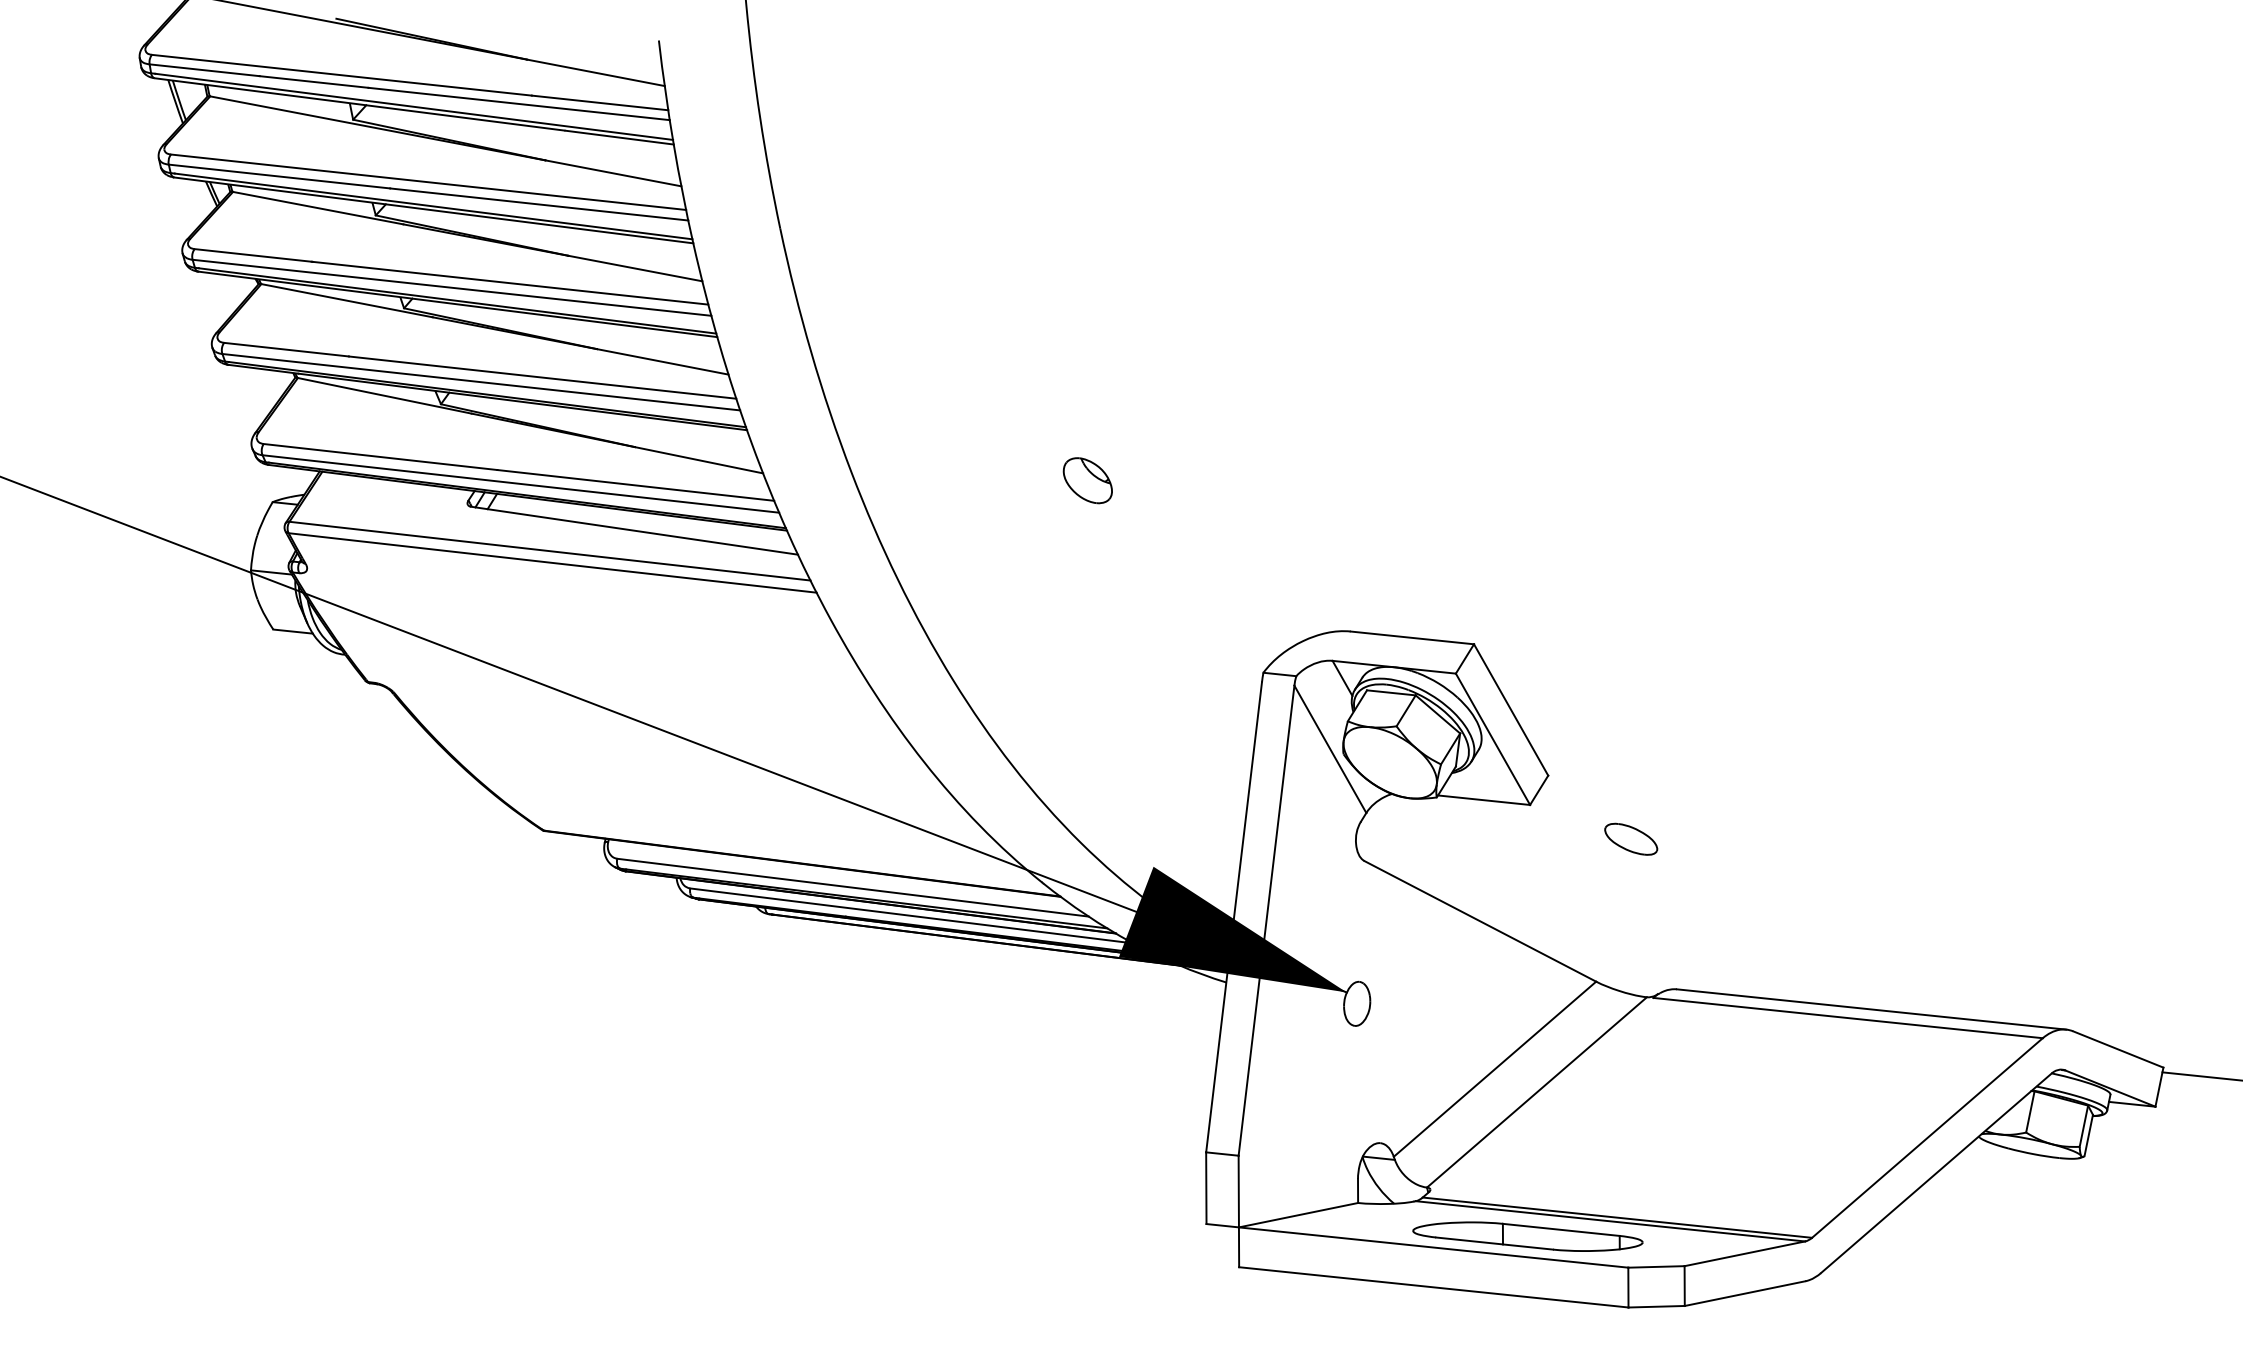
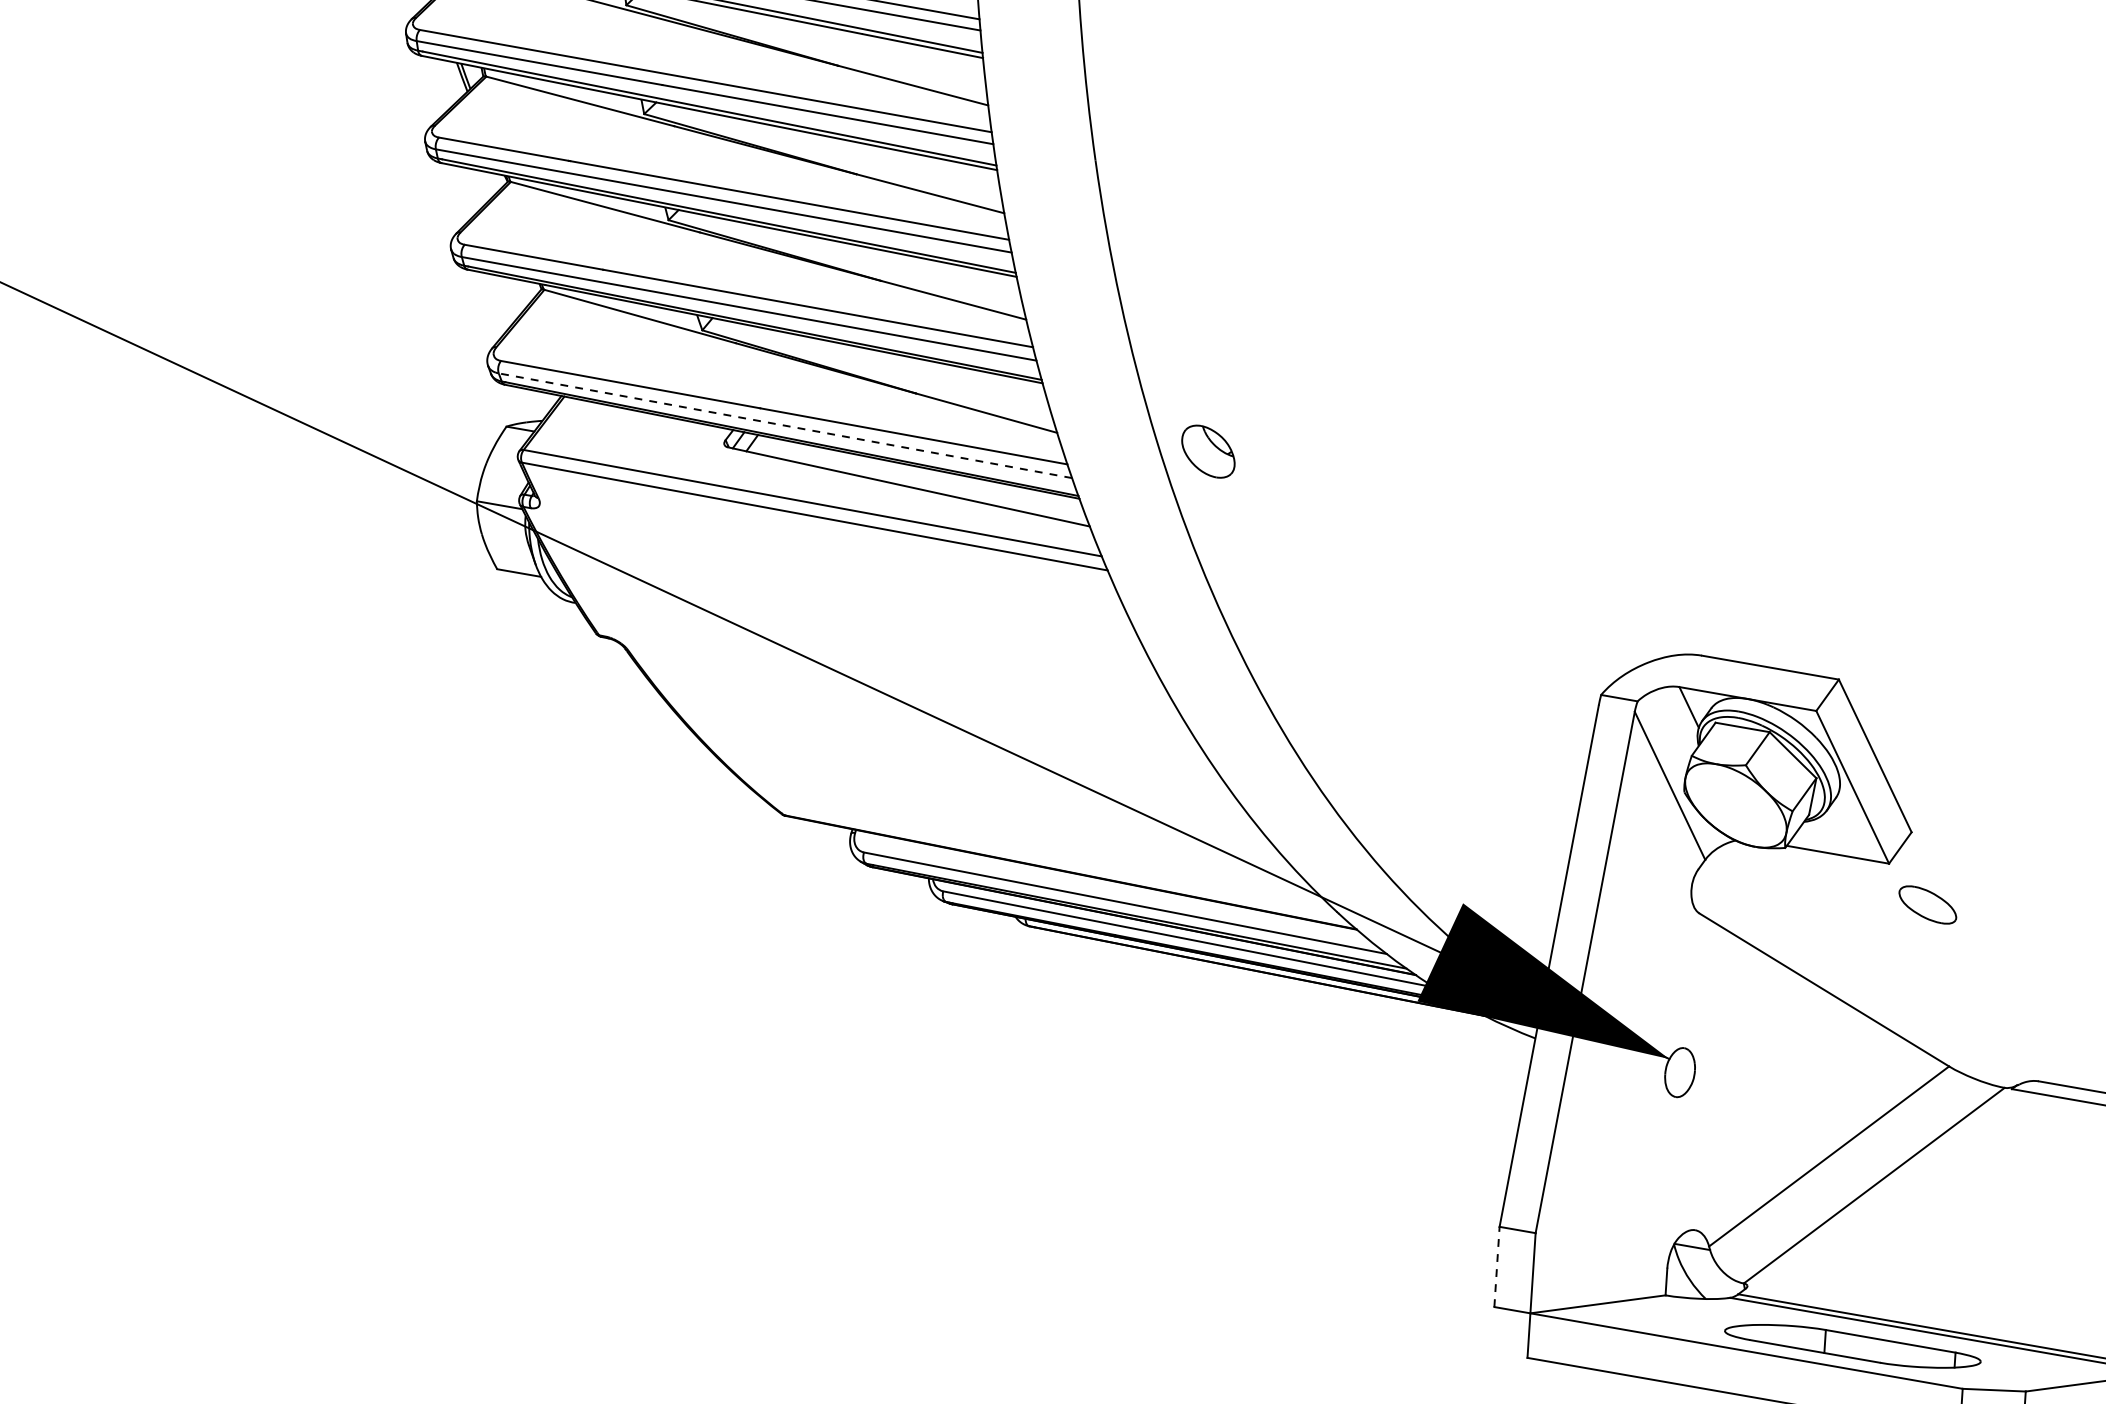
part: (1087, 480) -> (1208, 451), moved
line: (520, 483) -> (785, 425), solid -> dashed
part: (1631, 838) -> (1928, 904), moved
line: (1206, 1188) -> (1497, 1267), solid -> dashed

